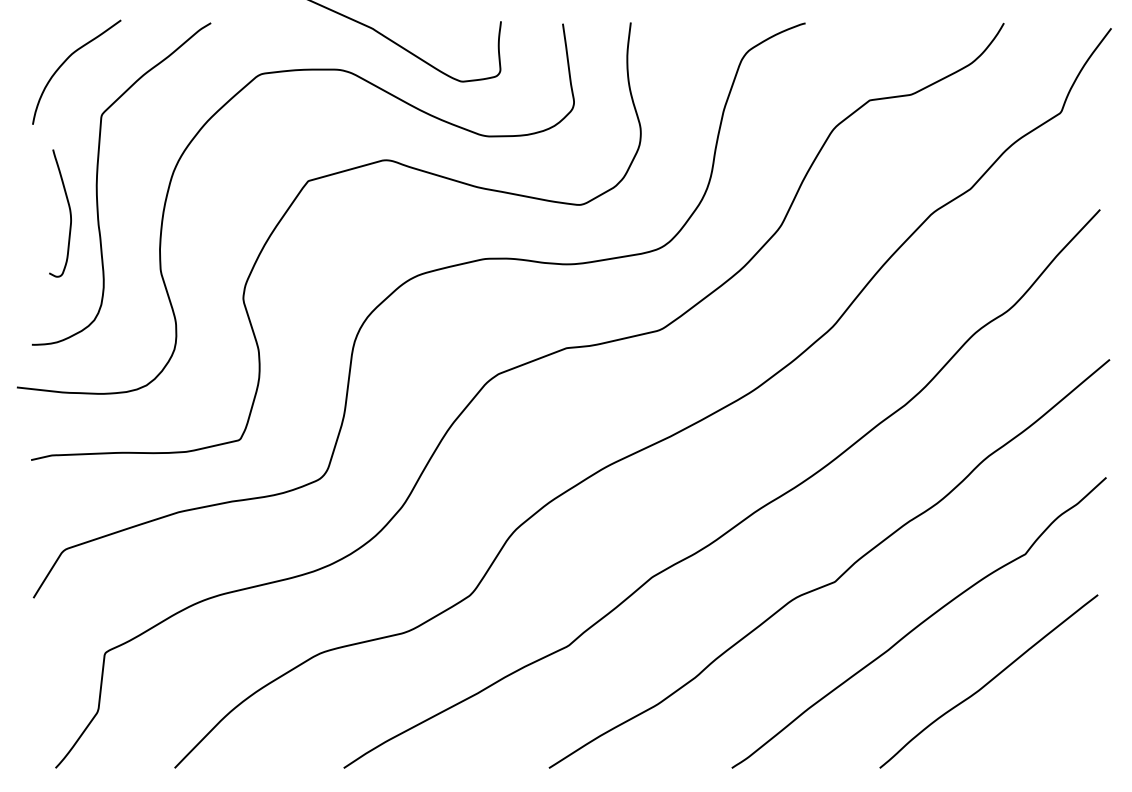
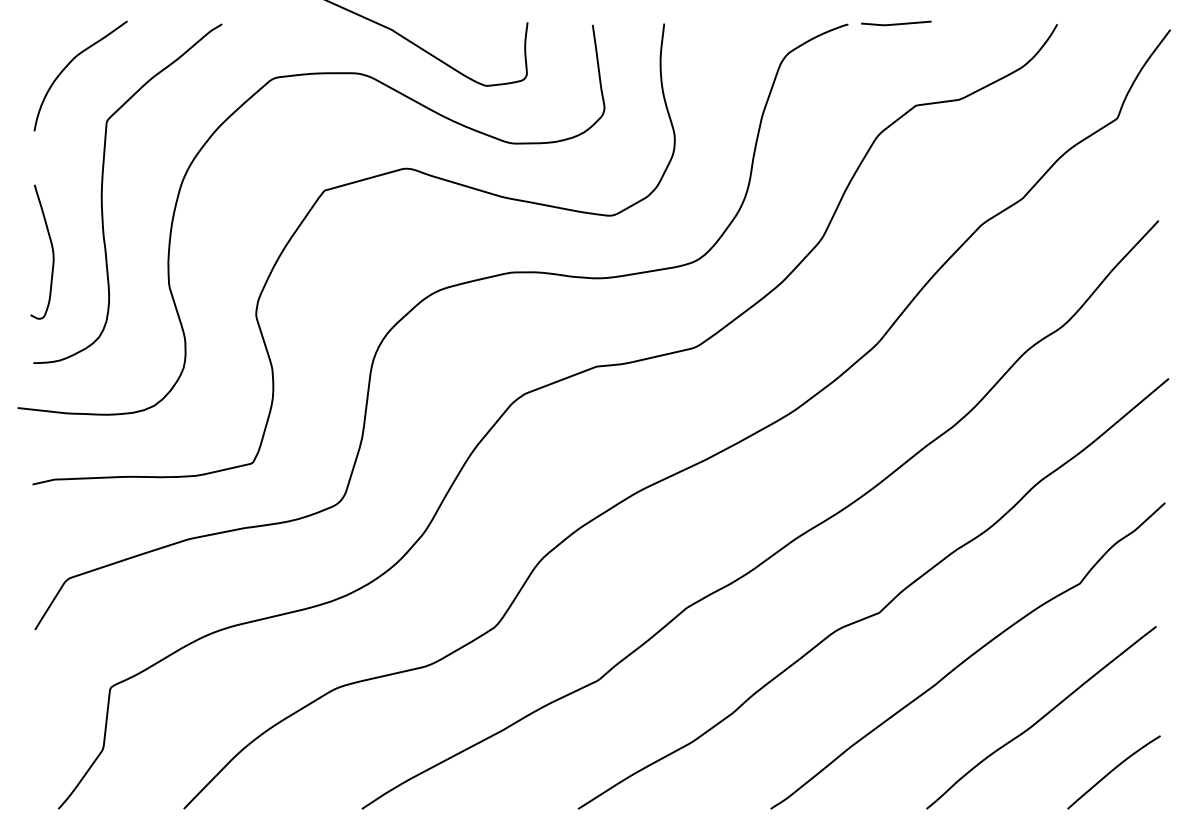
curve: (850, 22) -> (895, 23), added
curve: (69, 213) -> (51, 252), moved
curve: (1056, 732) -> (1112, 771), added

